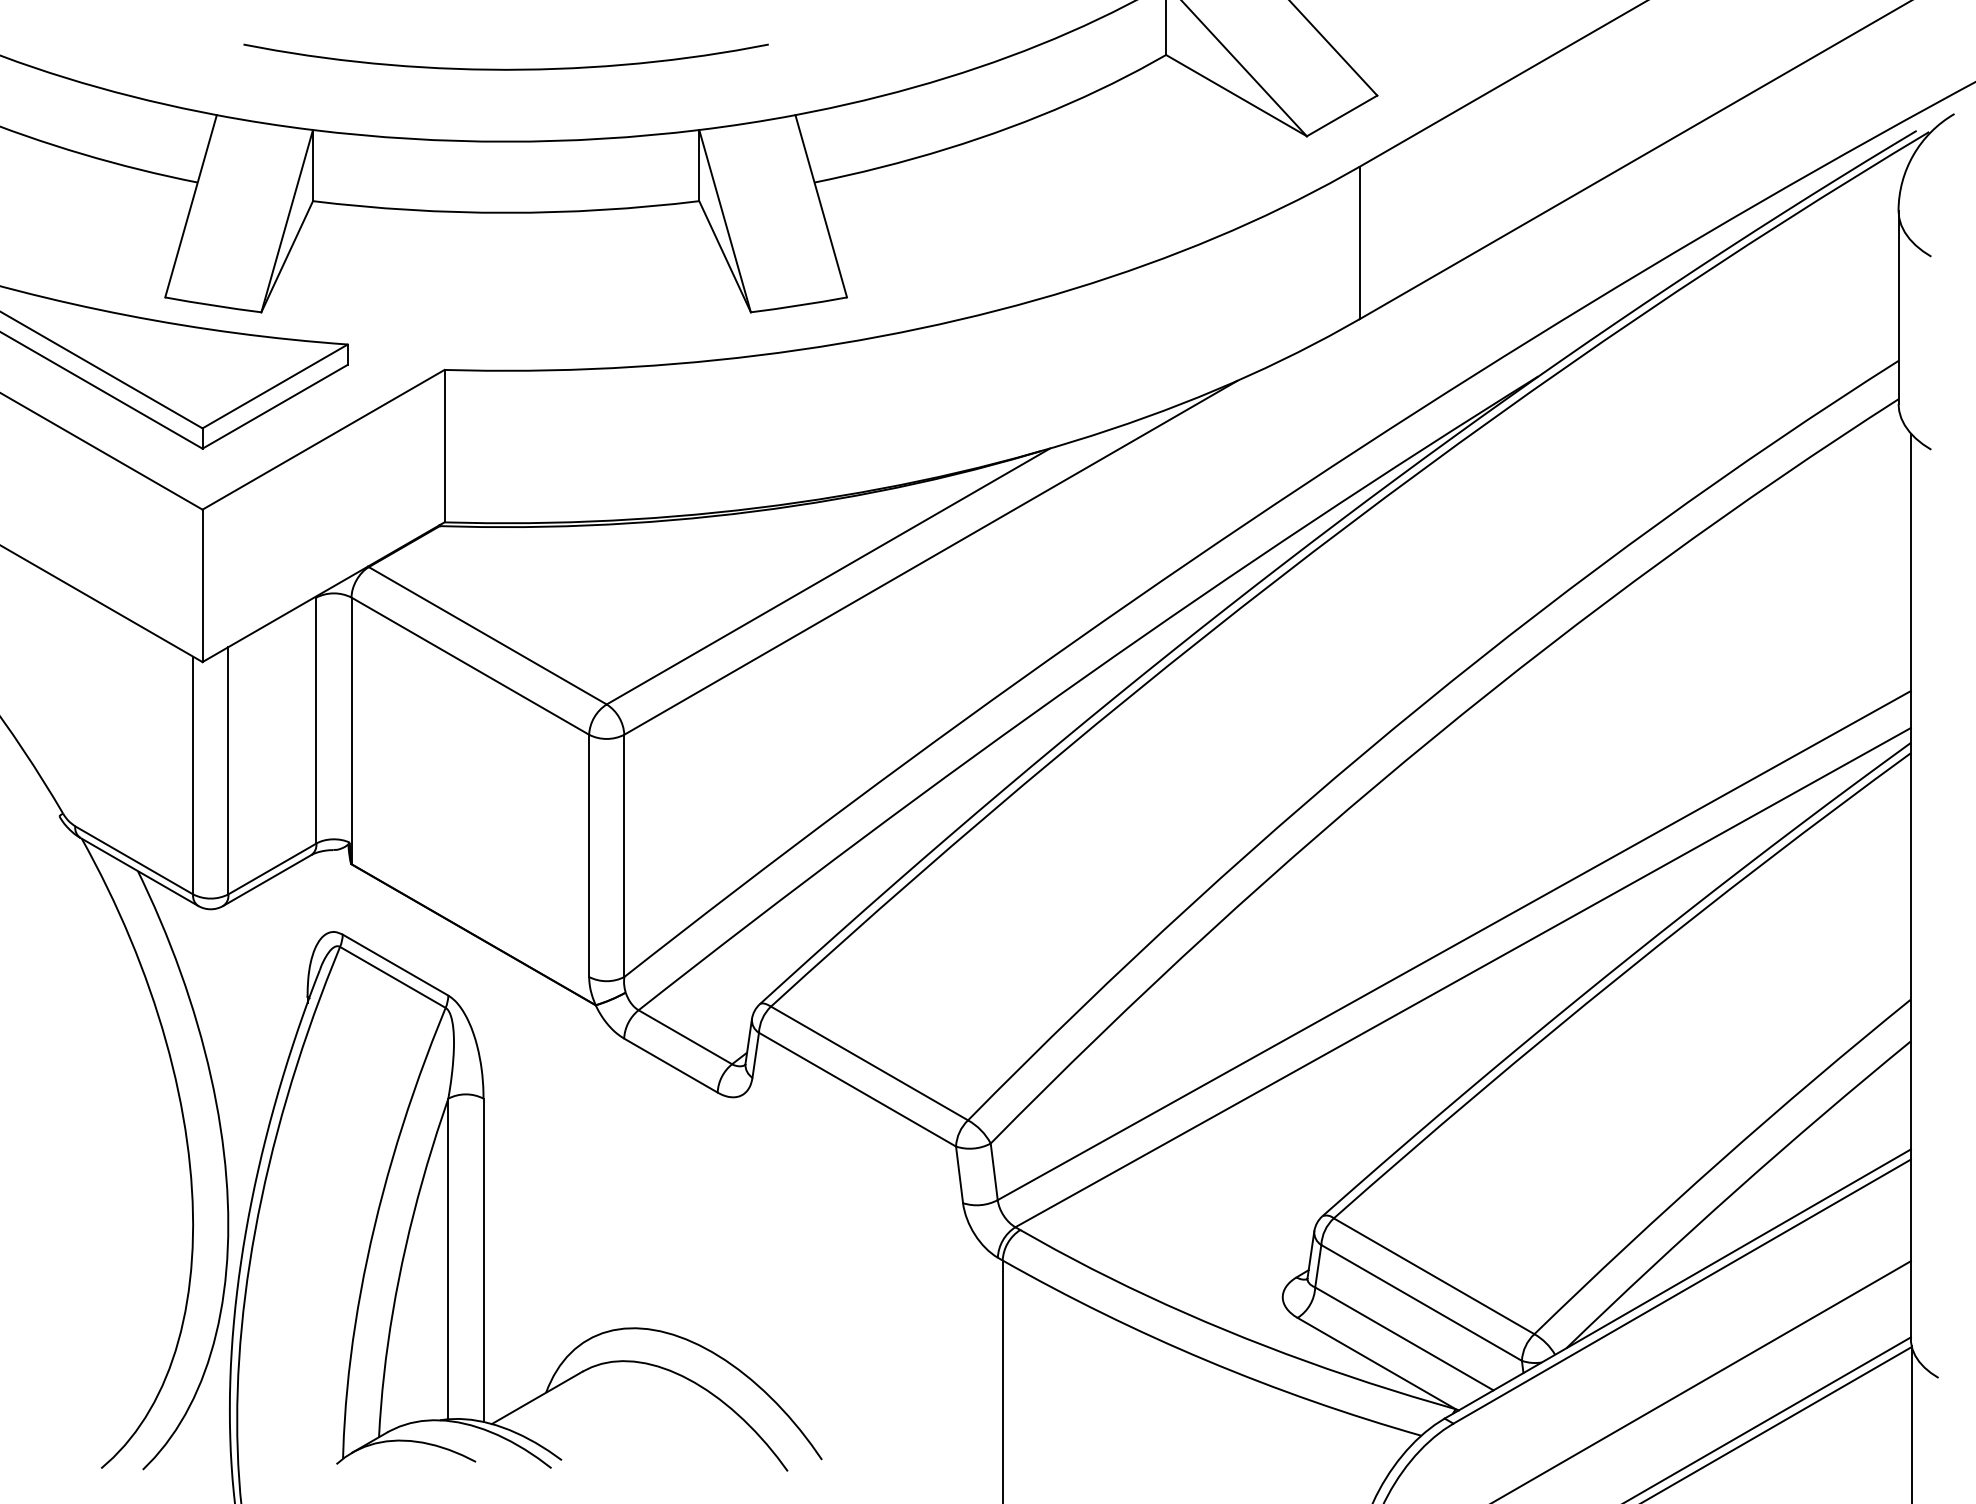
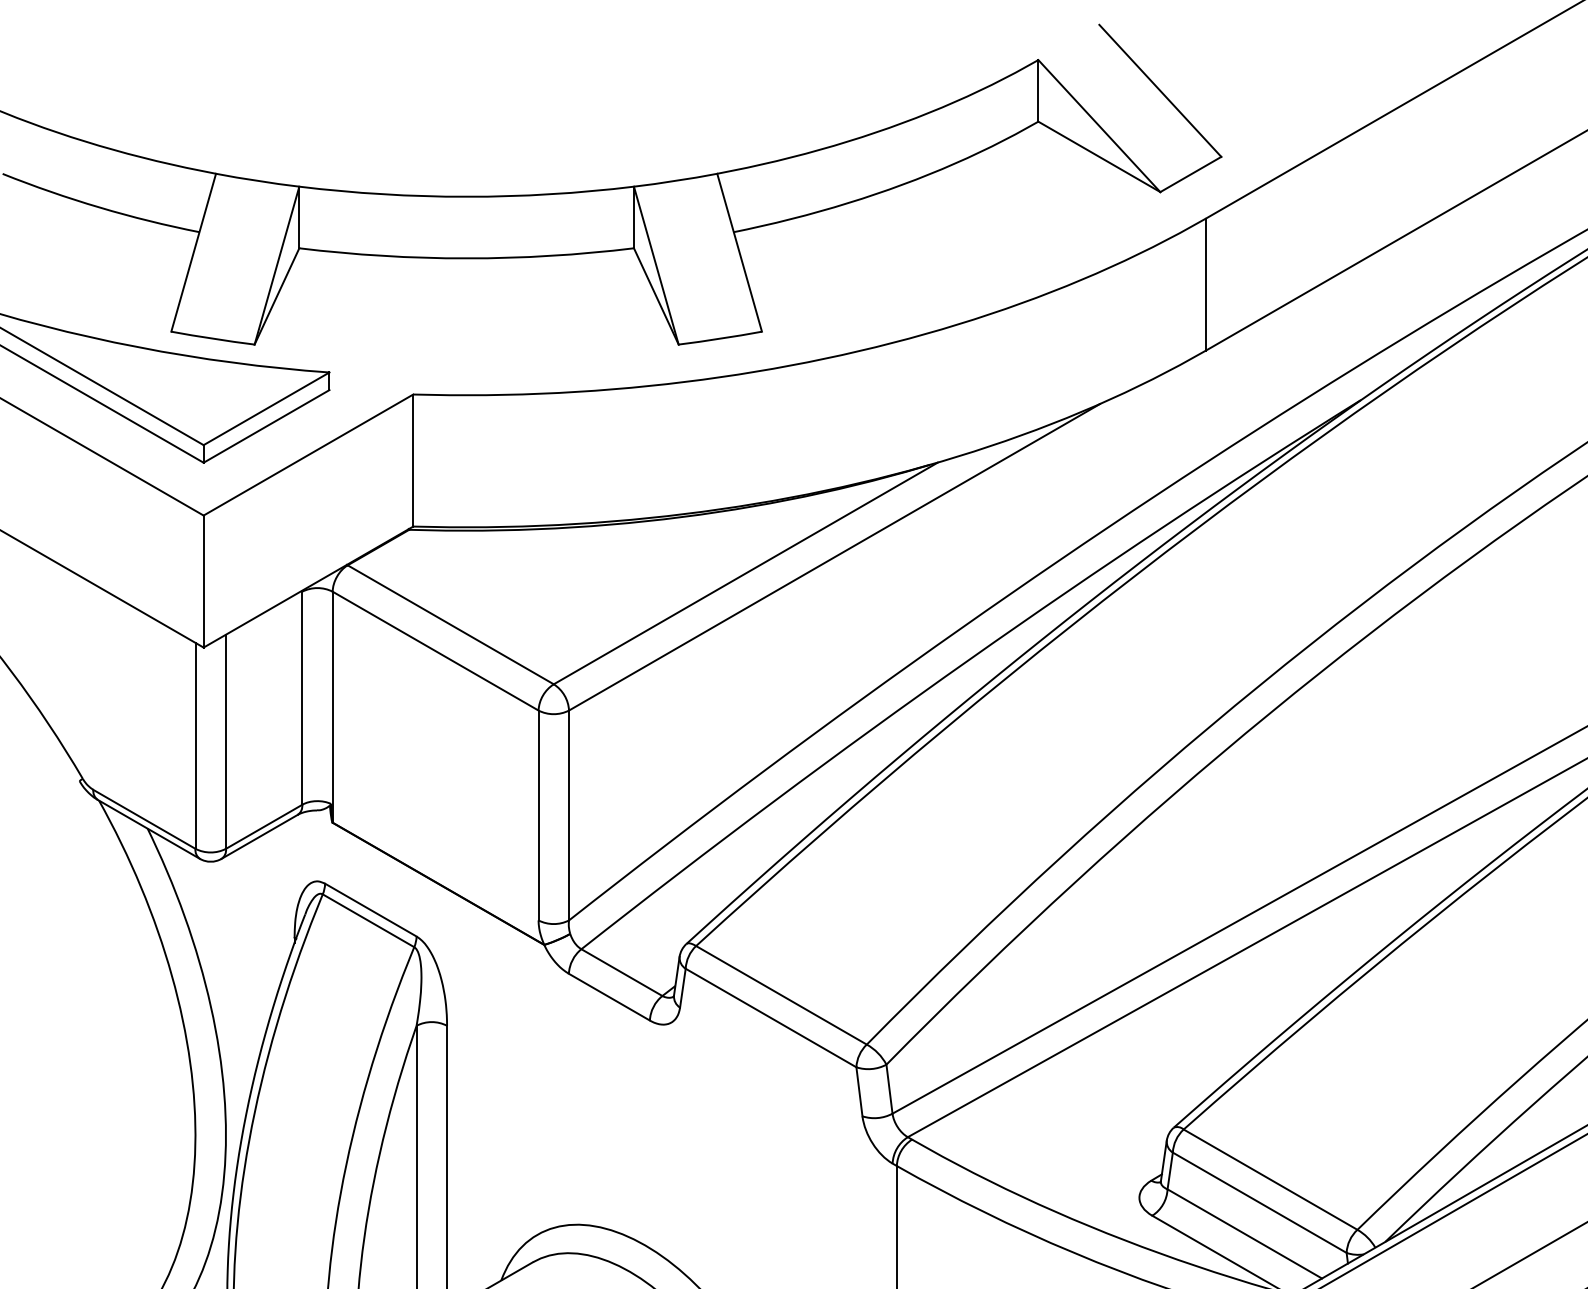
curve: (505, 68) -> (466, 133), removed

